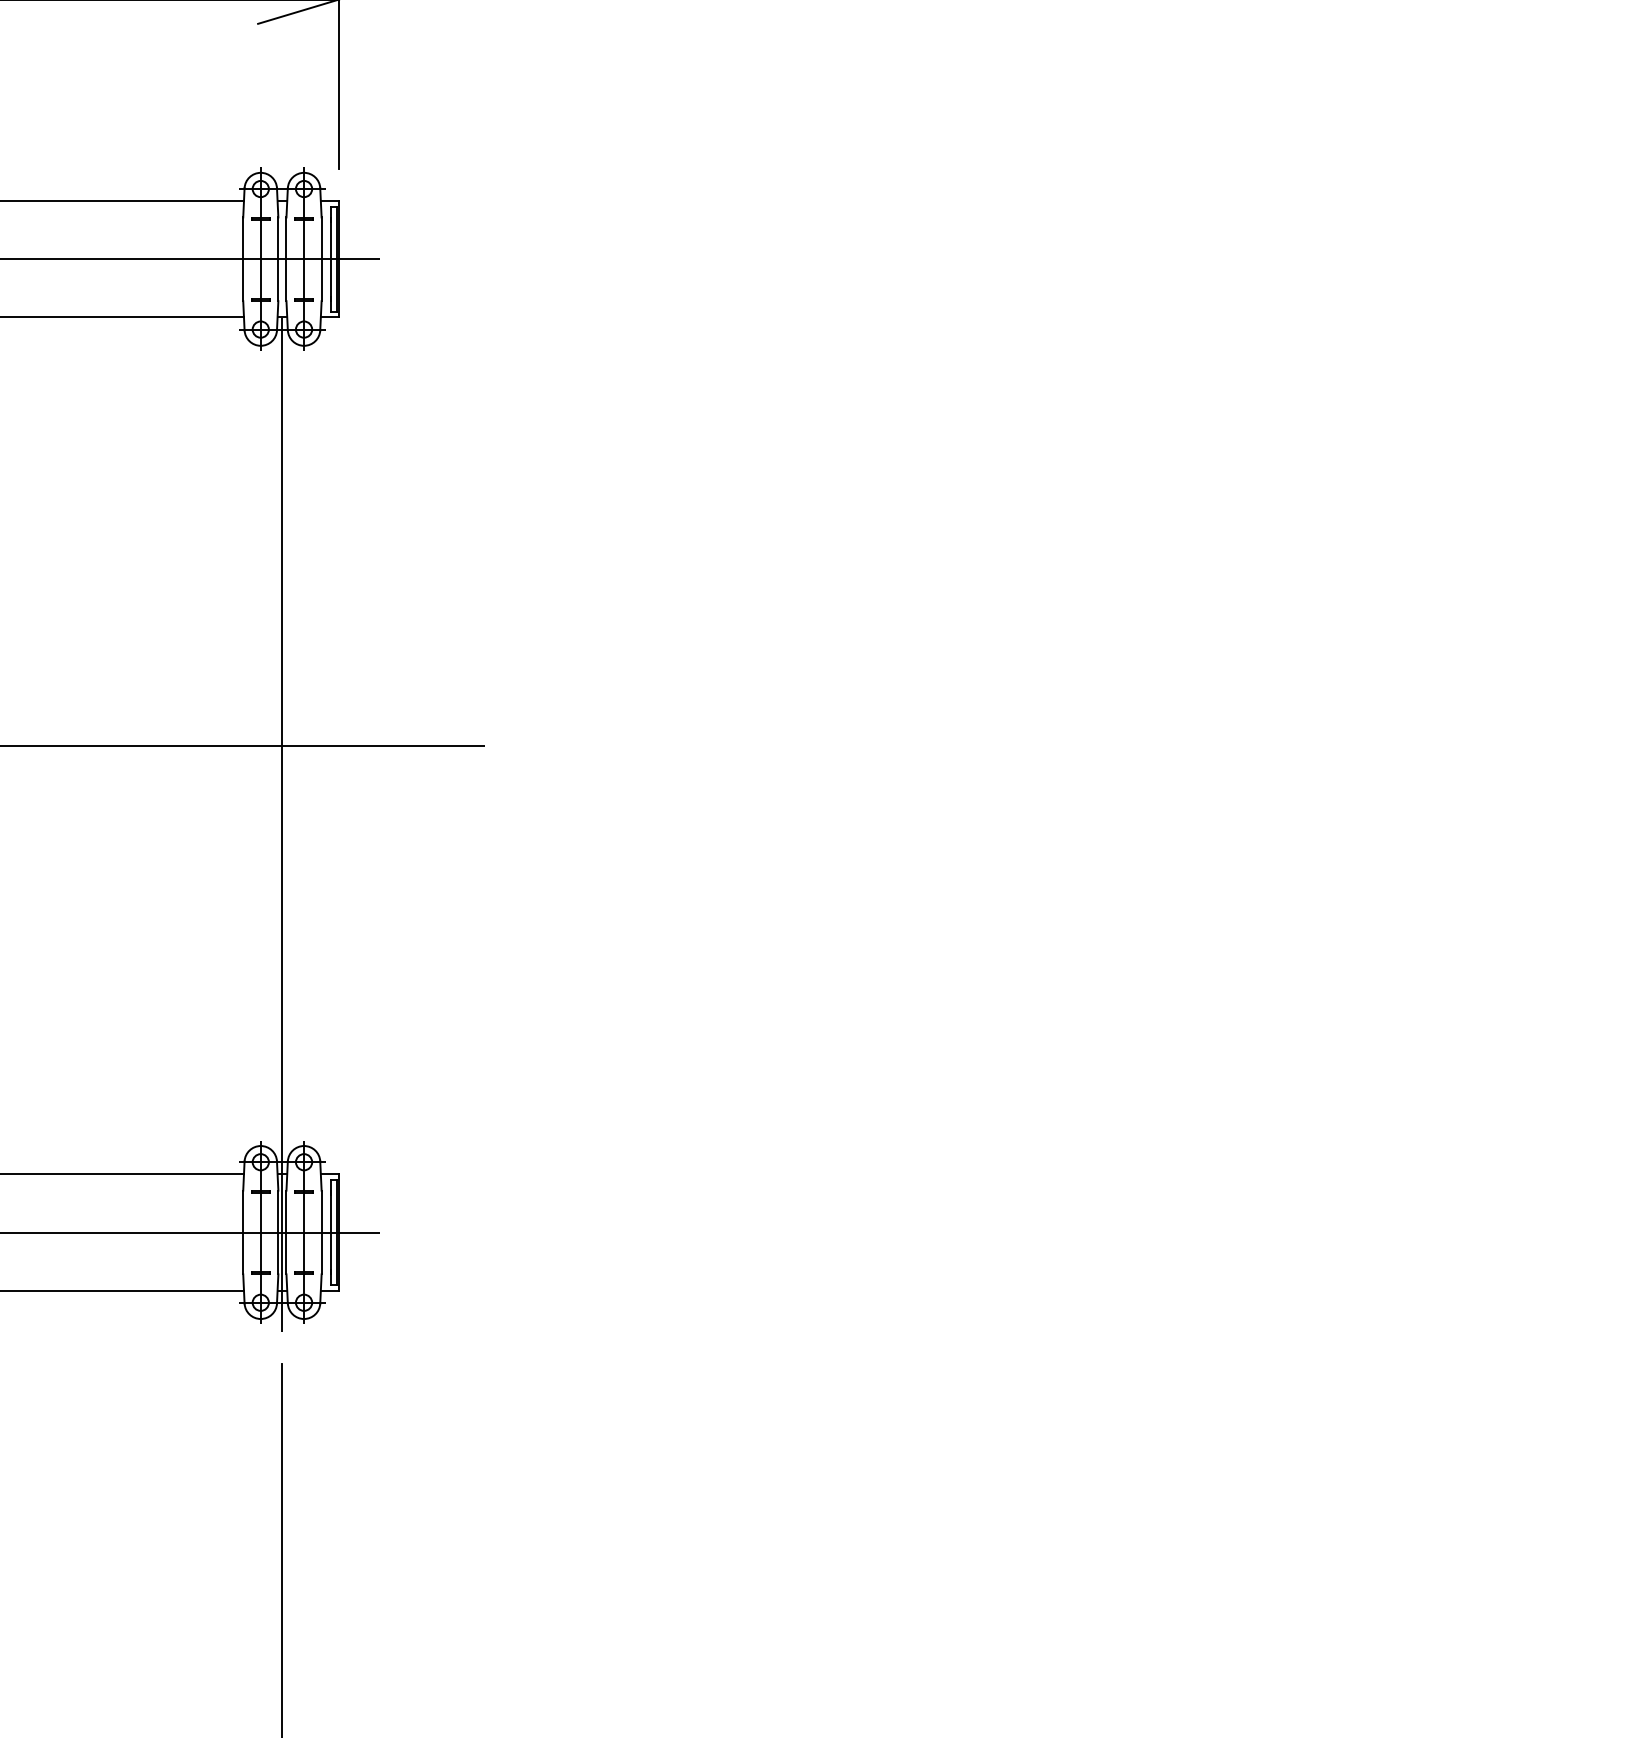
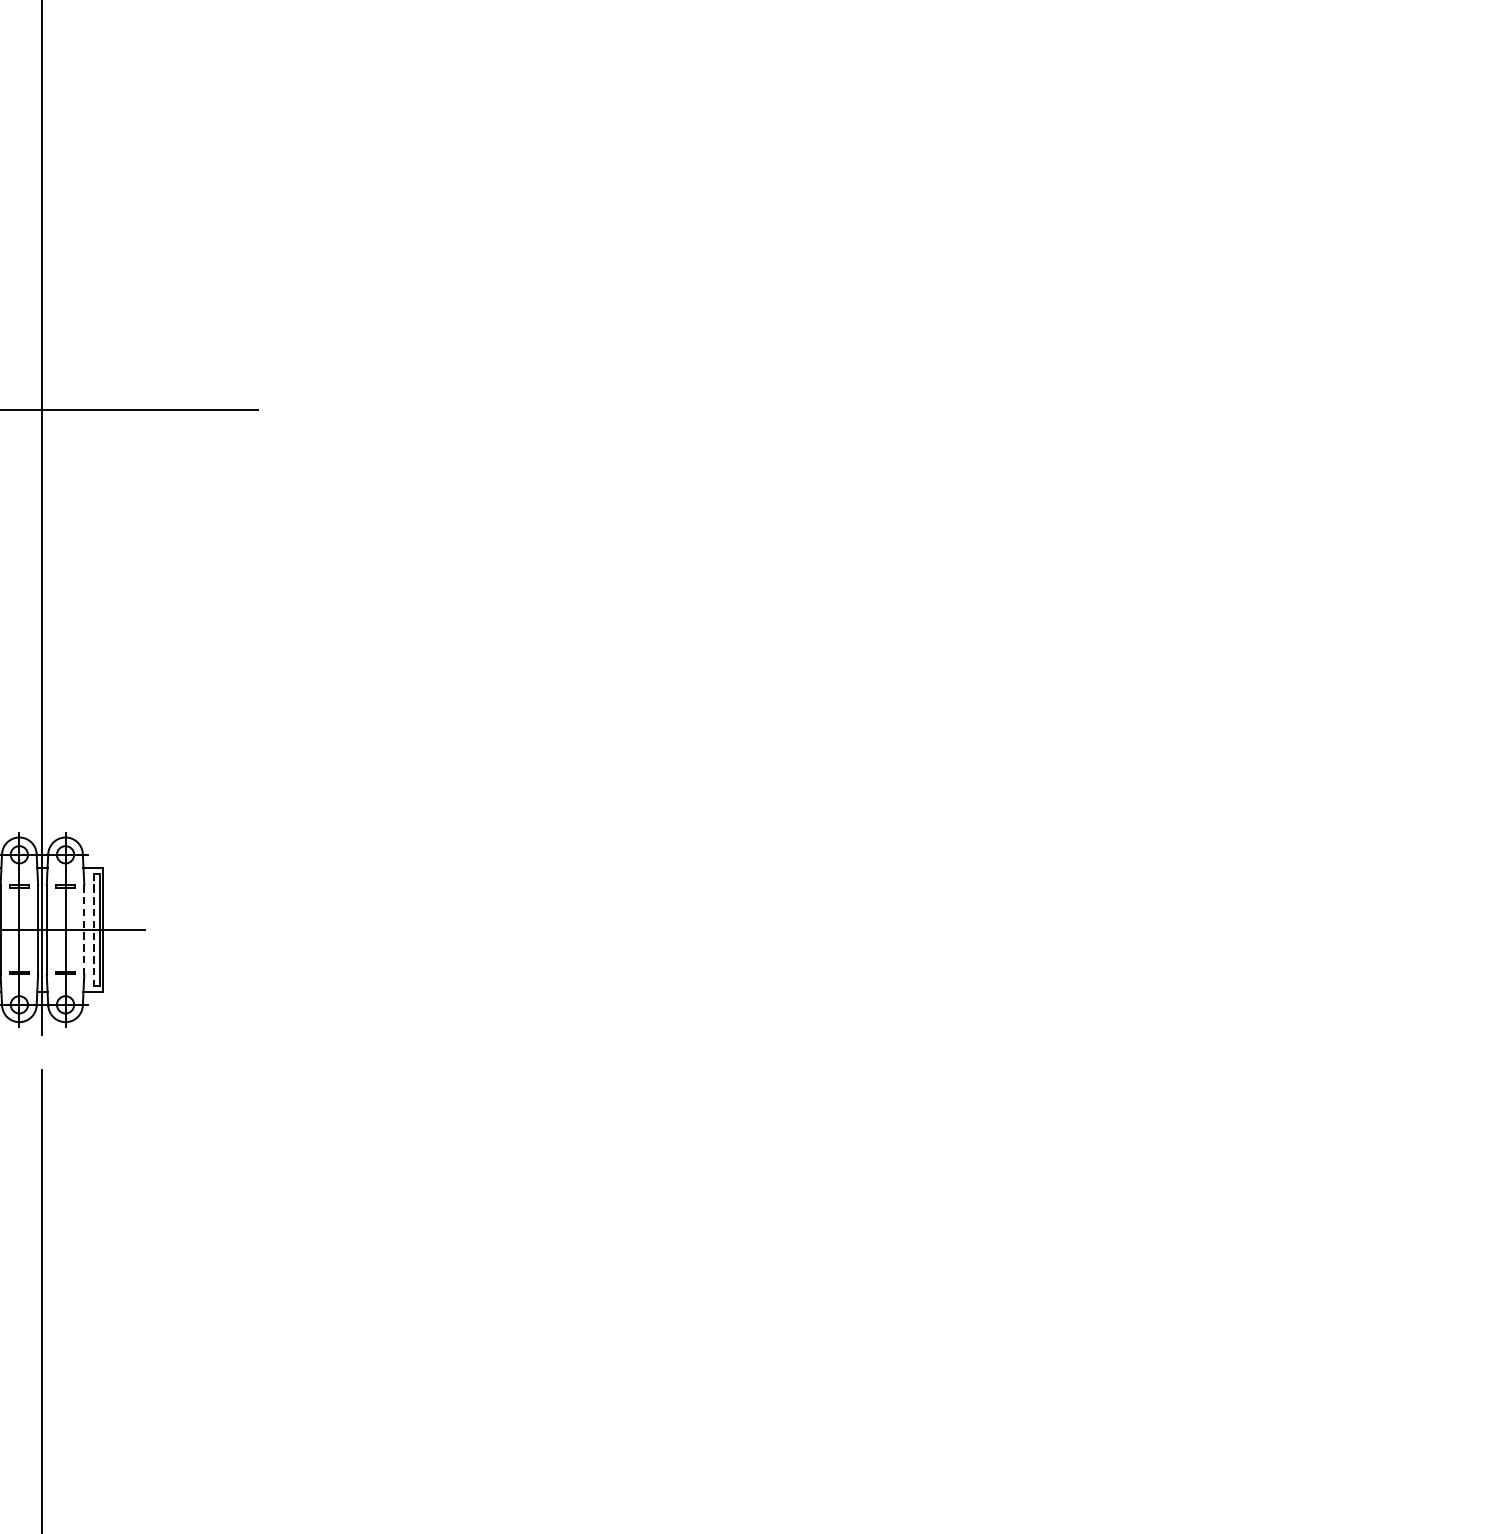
line: (321, 1232) -> (84, 929), solid -> dashed
line: (331, 1232) -> (94, 929), solid -> dashed

